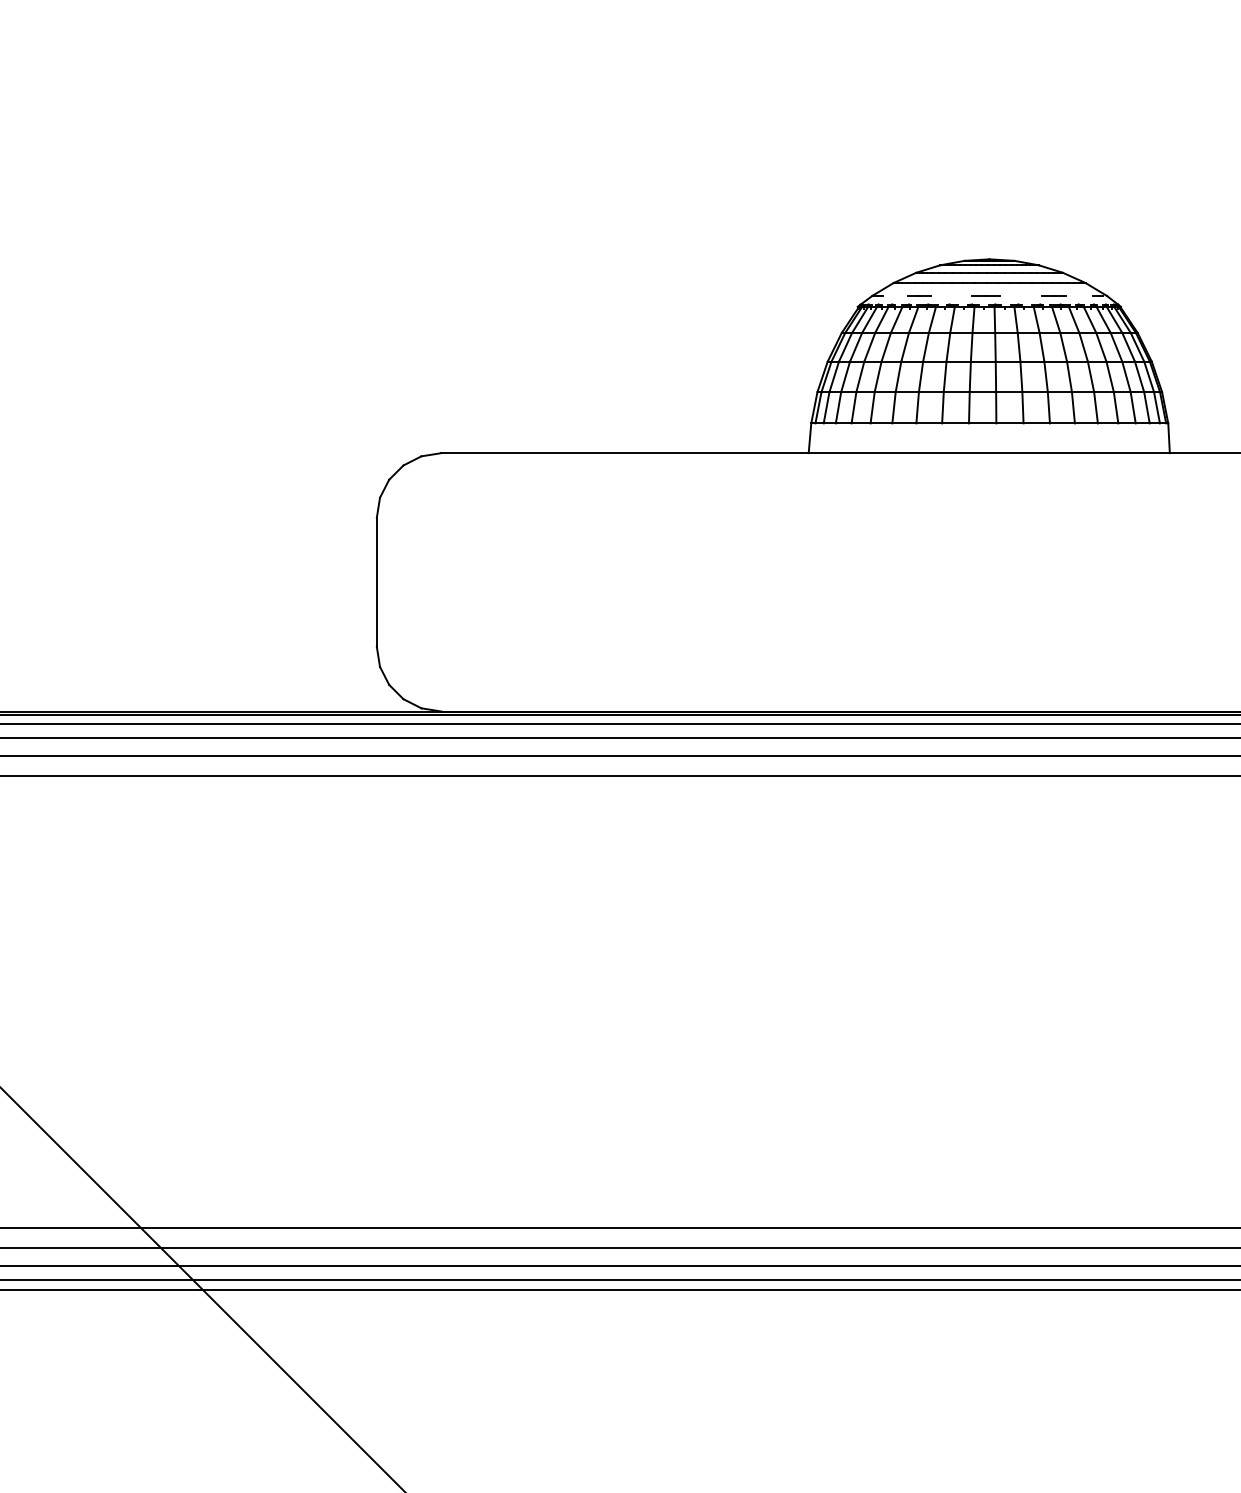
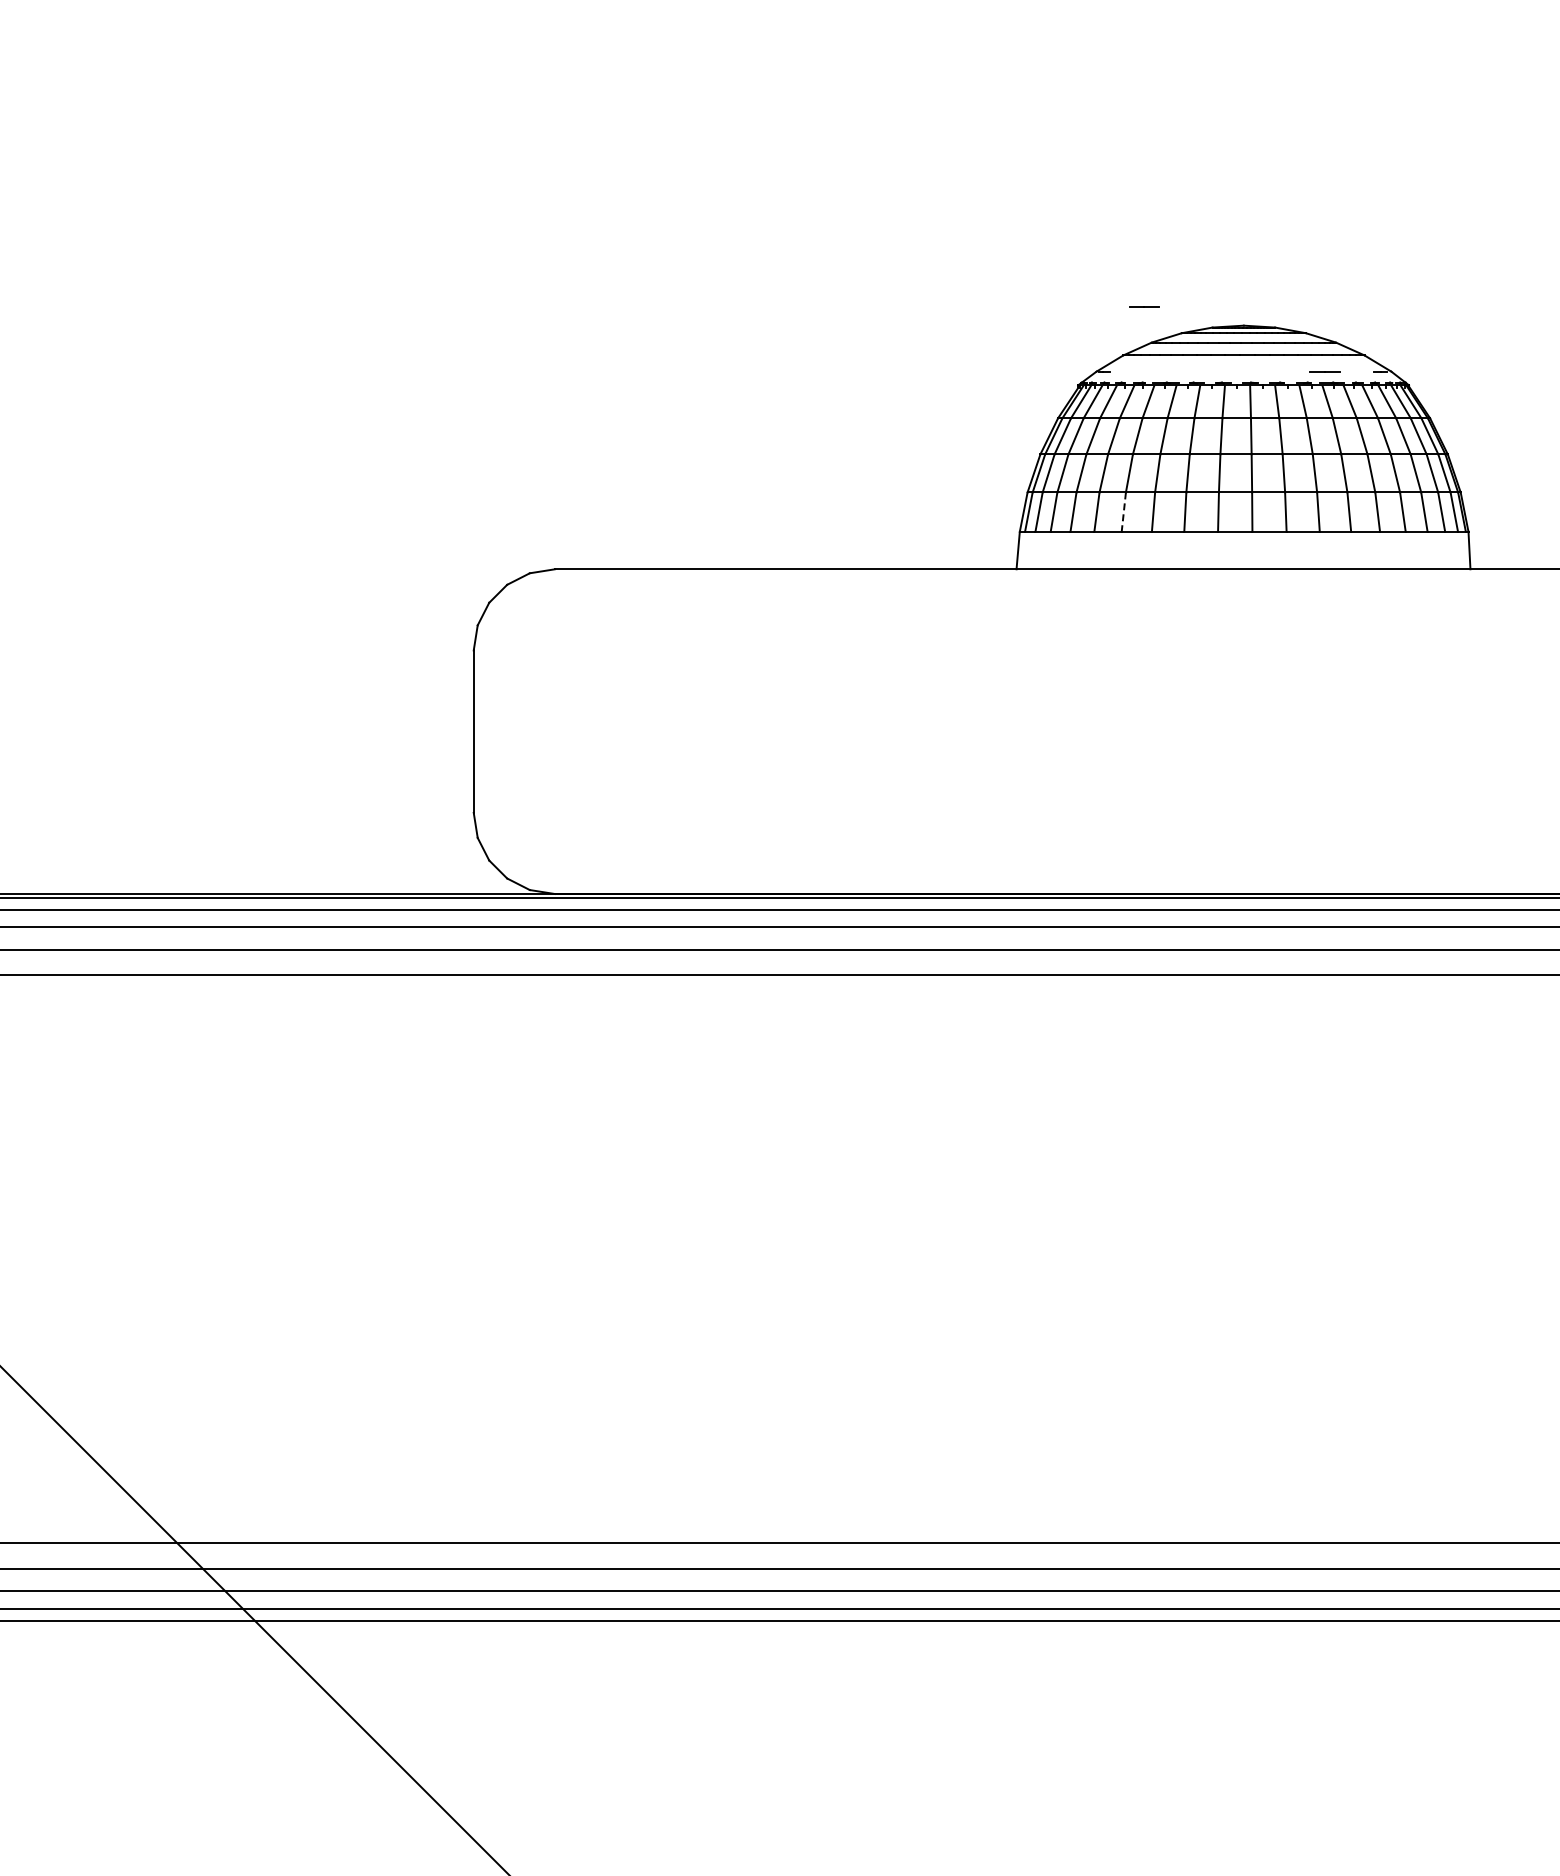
line: (919, 295) -> (1144, 306), moved
line: (985, 295) -> (1238, 371), removed
line: (893, 407) -> (1123, 512), solid -> dashed

